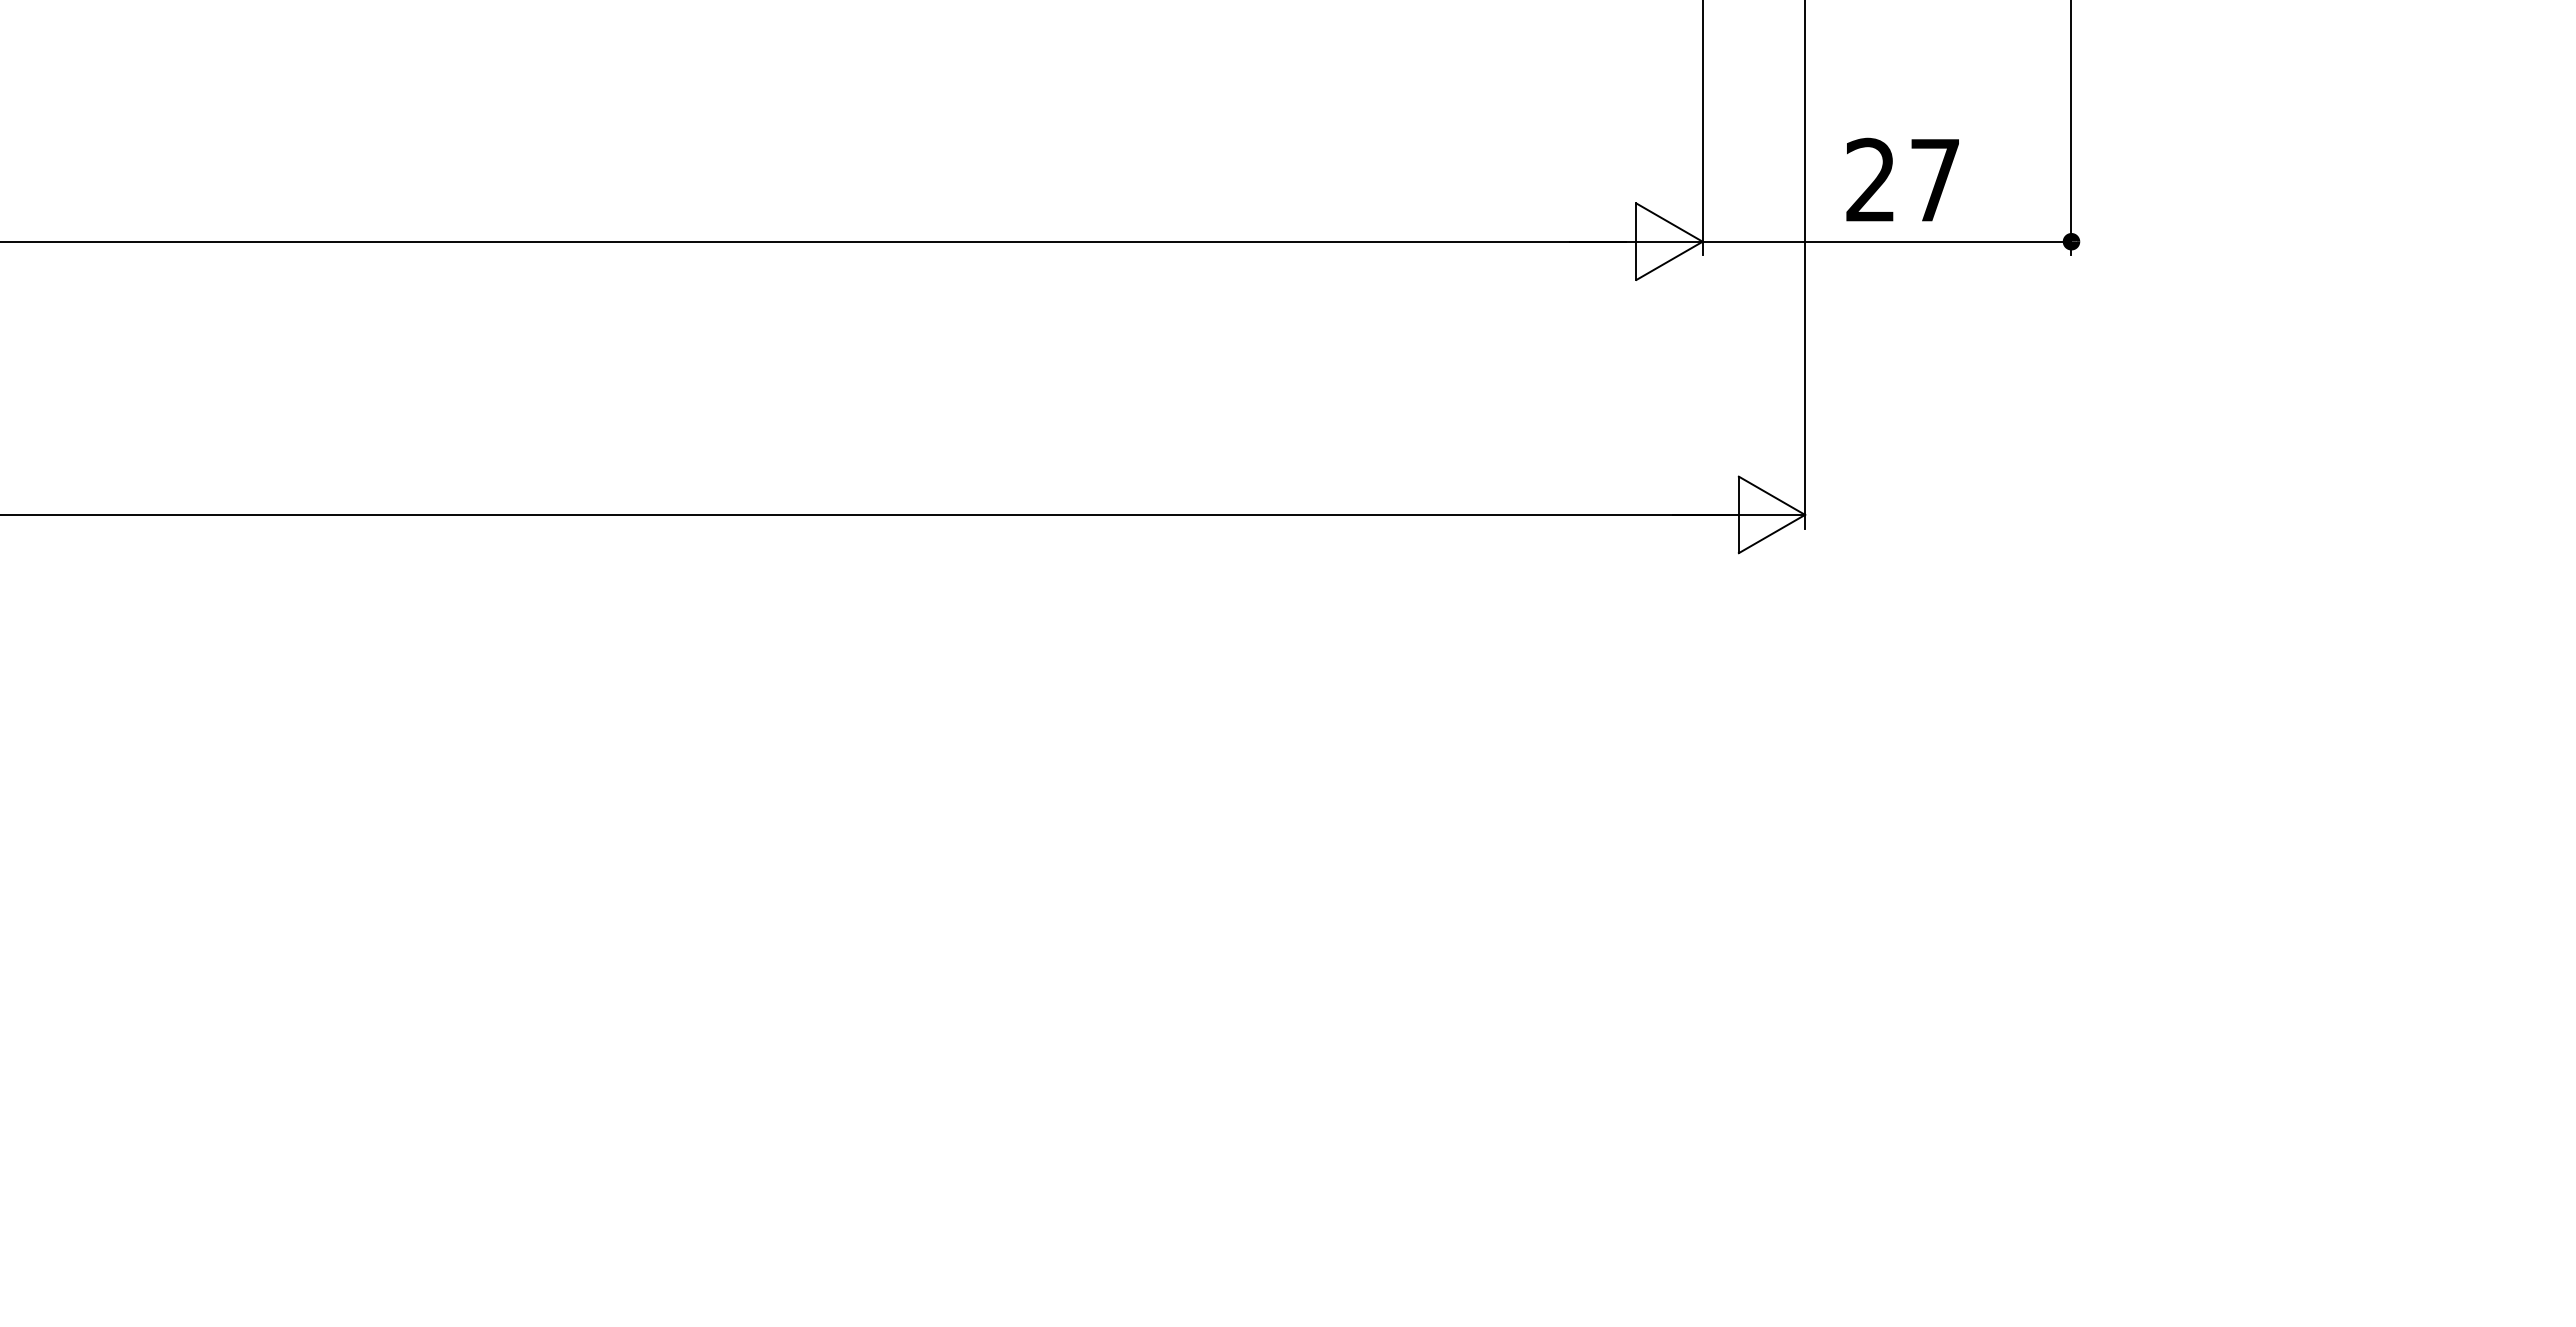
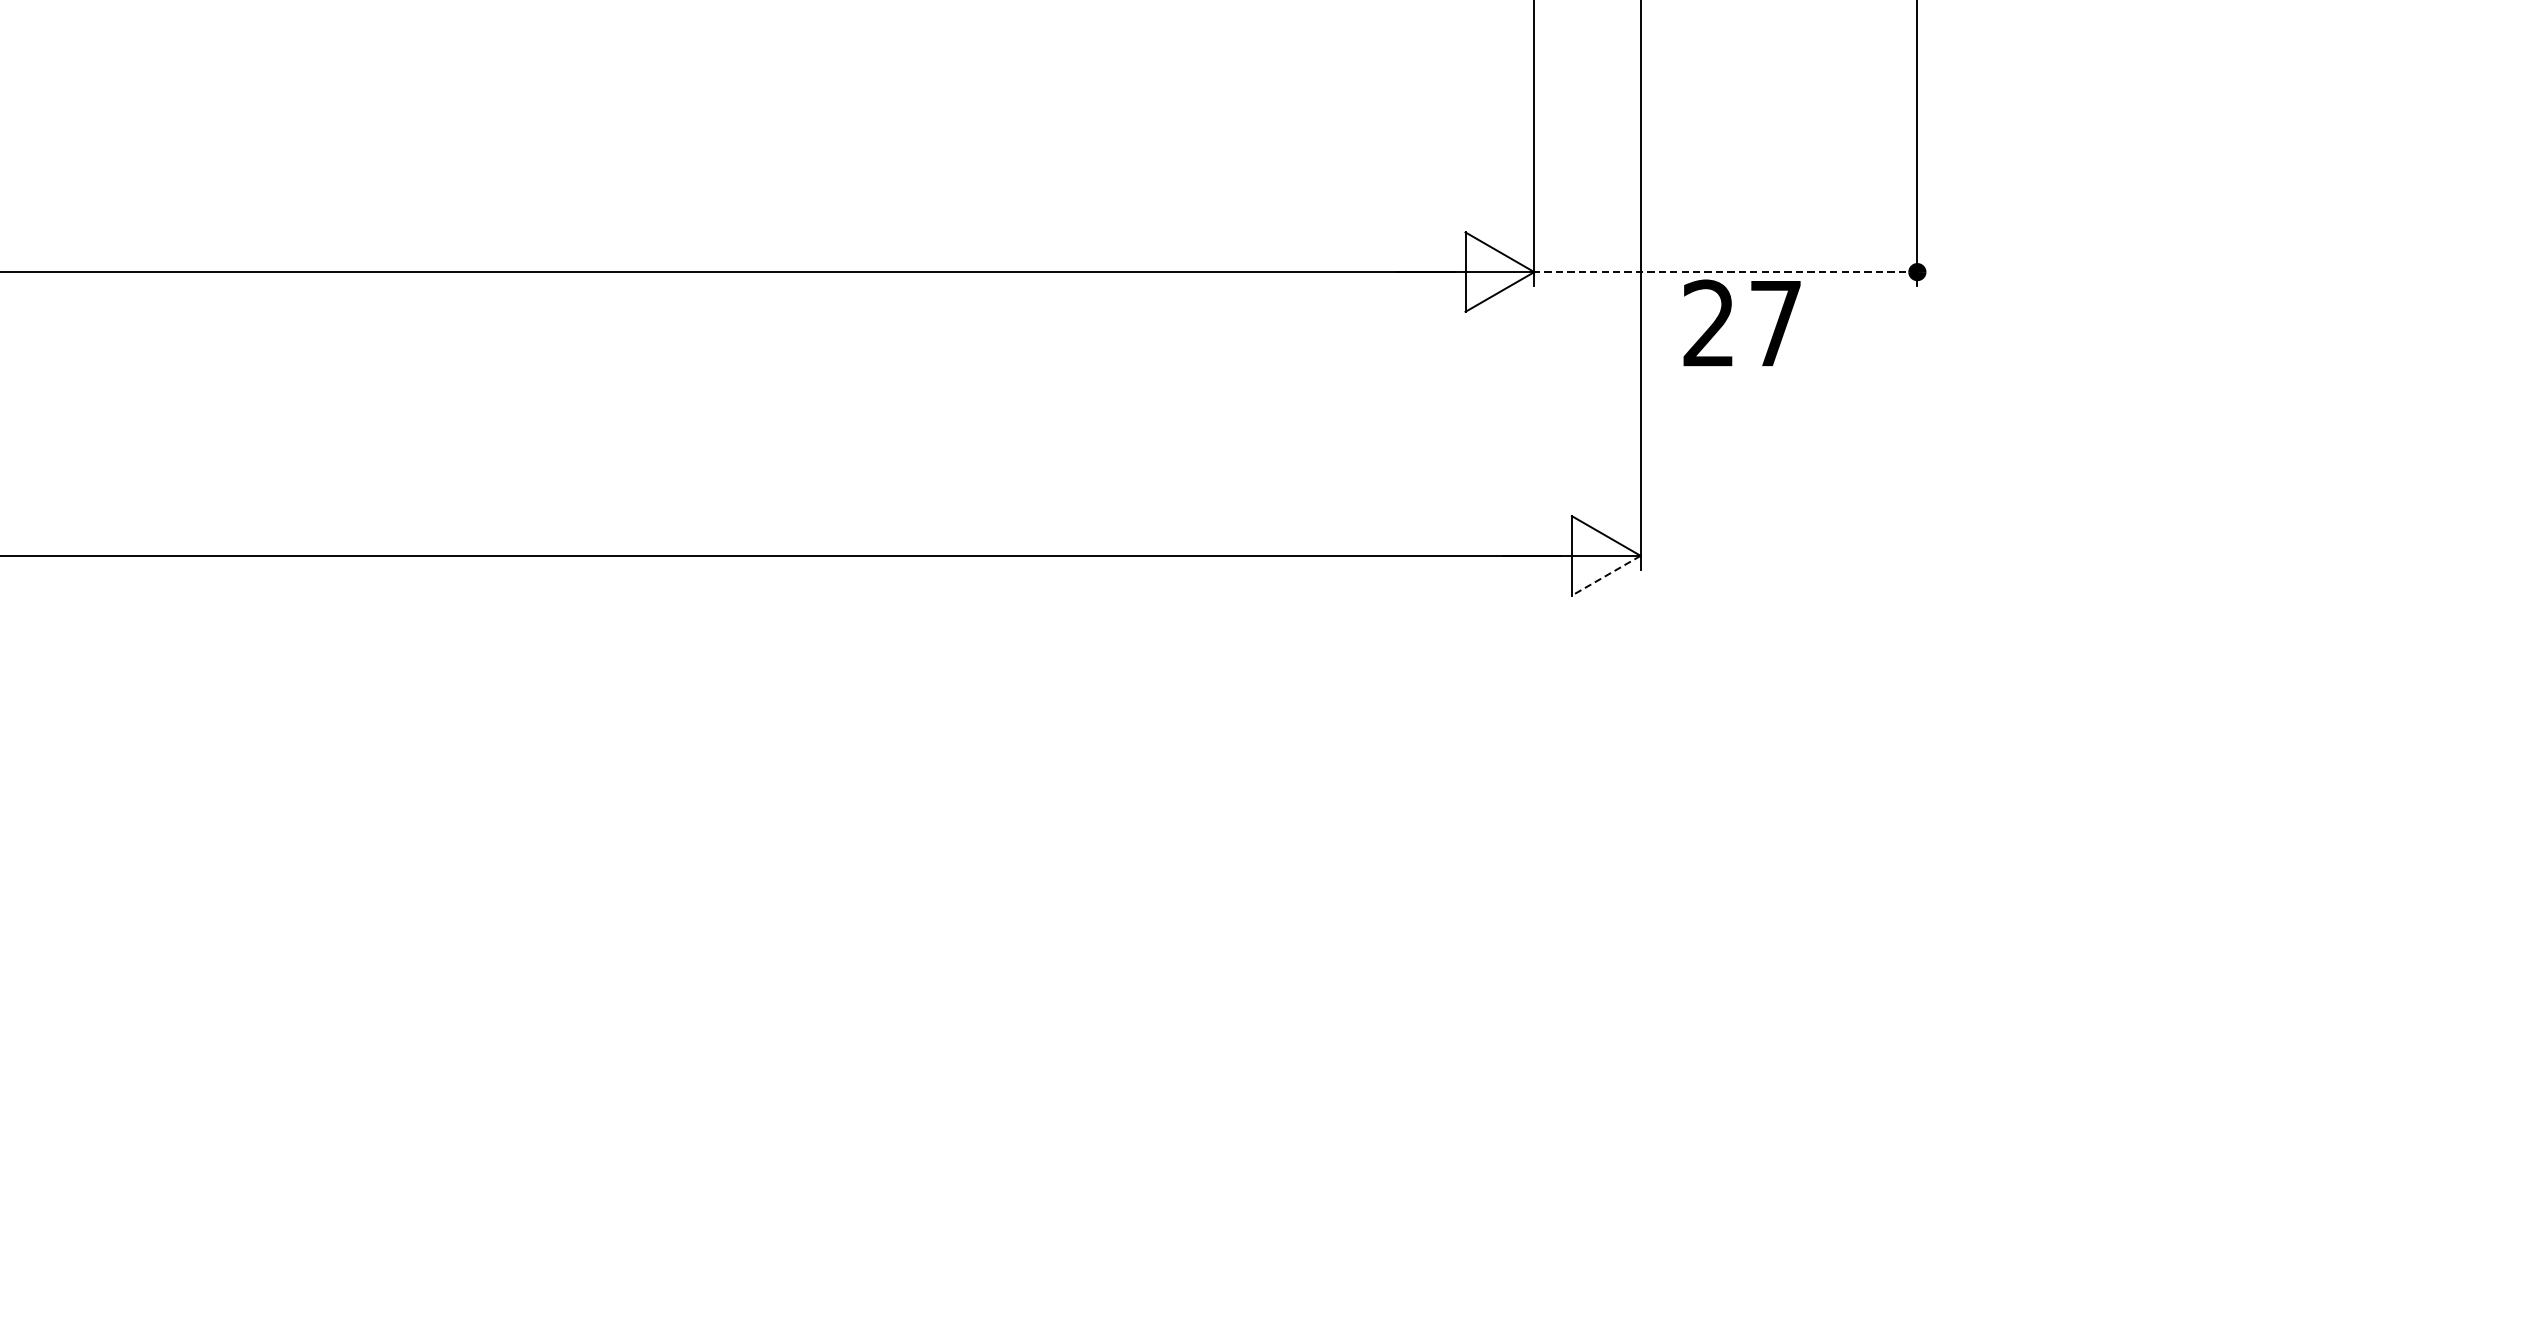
text: (1902, 179) -> (1741, 322), moved
line: (1886, 241) -> (1725, 271), solid -> dashed
line: (1771, 534) -> (1605, 576), solid -> dashed

